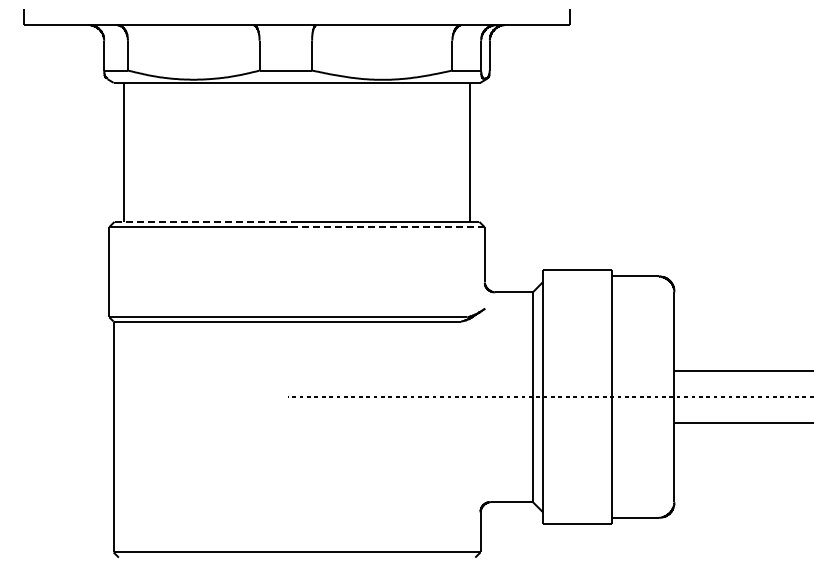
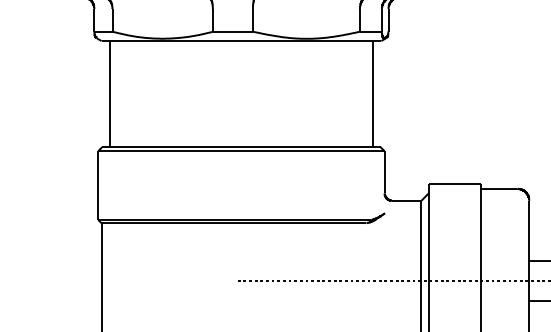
line: (206, 221) -> (172, 146), dashed -> solid
line: (390, 227) -> (312, 151), dashed -> solid

